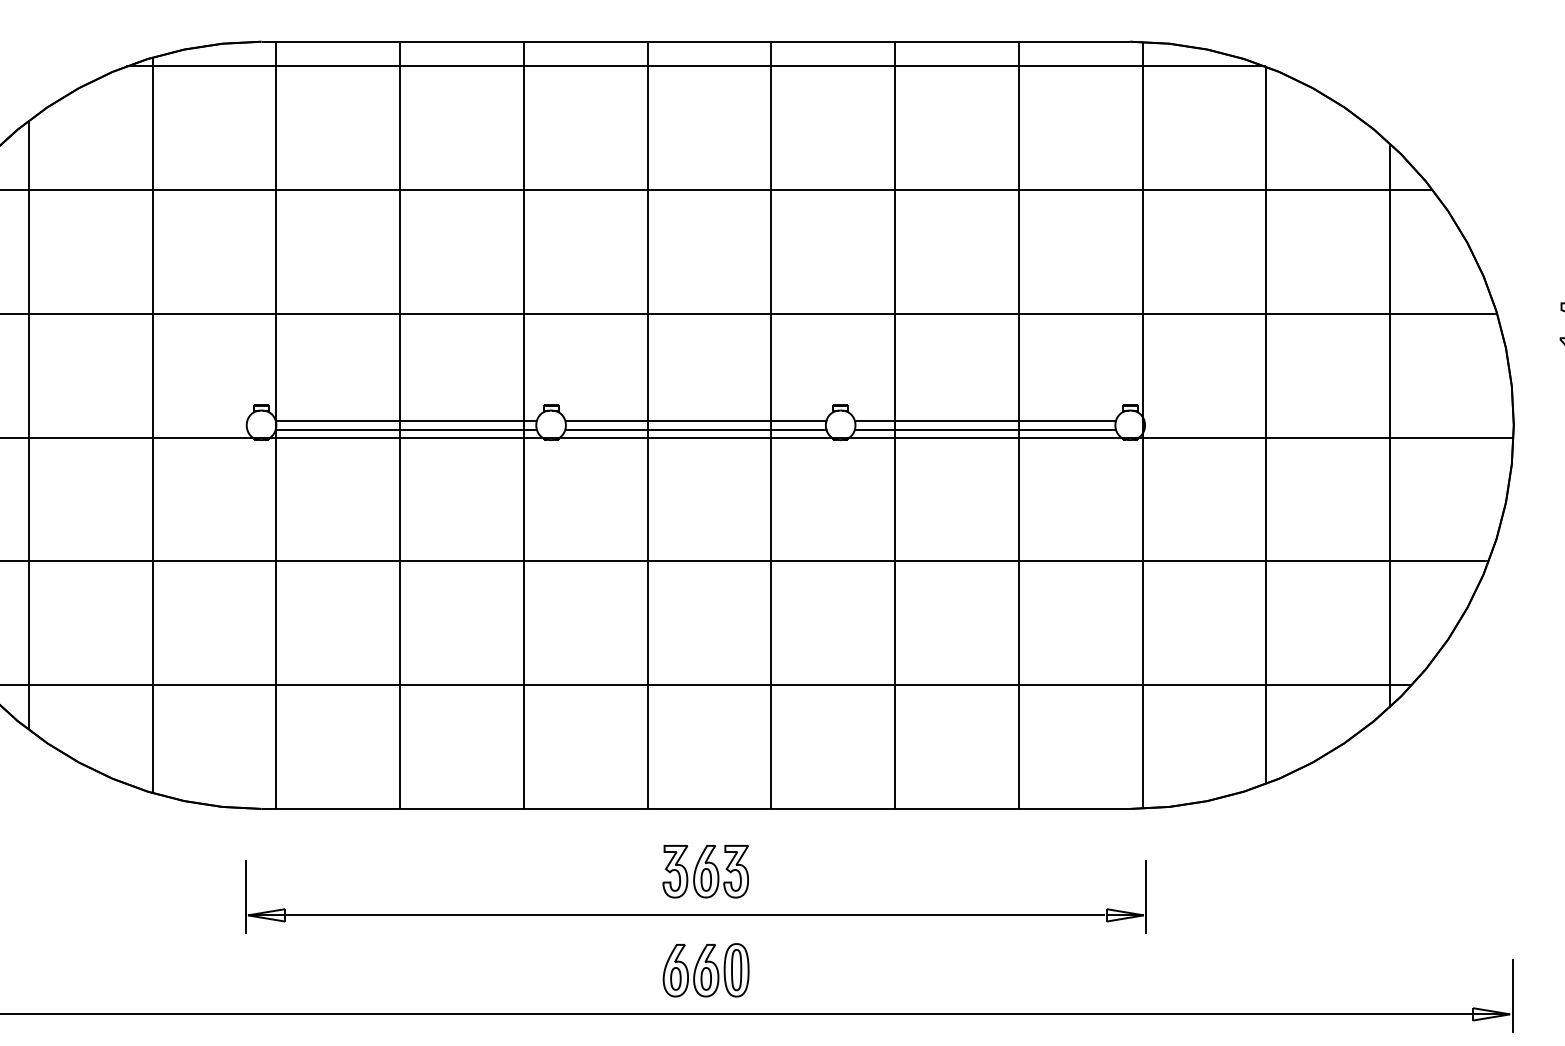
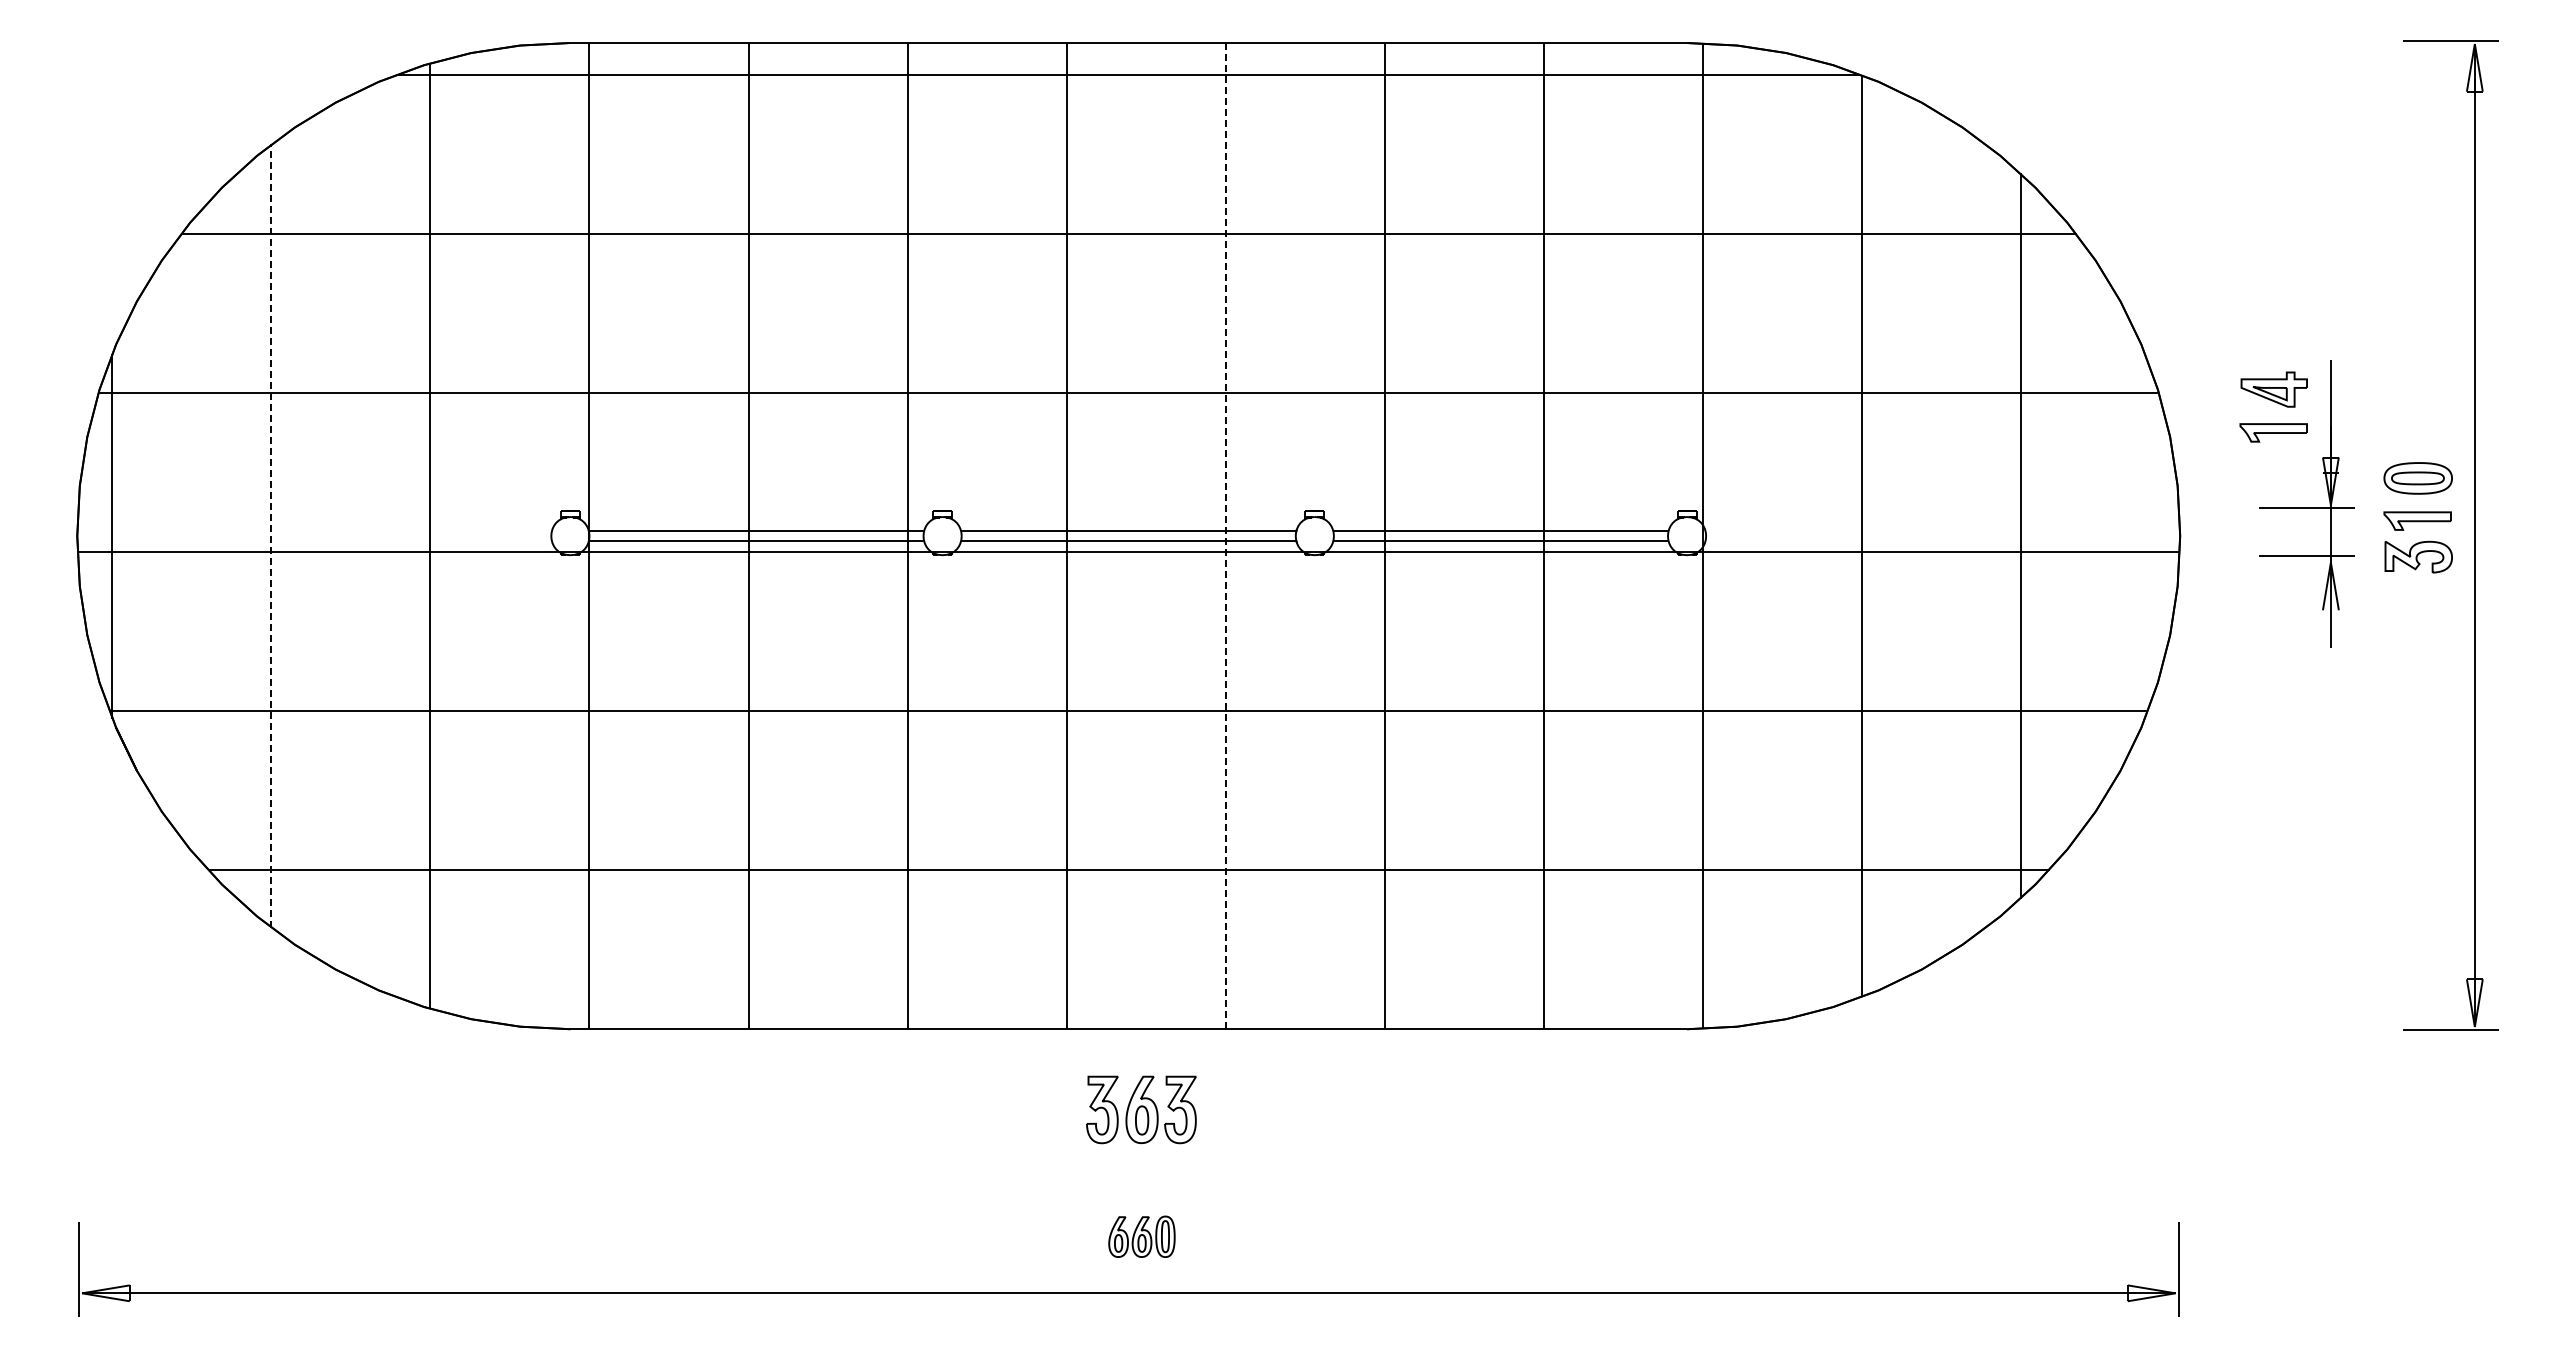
line: (29, 424) -> (271, 535), solid -> dashed
line: (771, 424) -> (1225, 535), solid -> dashed
part: (695, 914) -> (1128, 1165), removed
part: (705, 970) -> (1141, 1236), size x0.6

